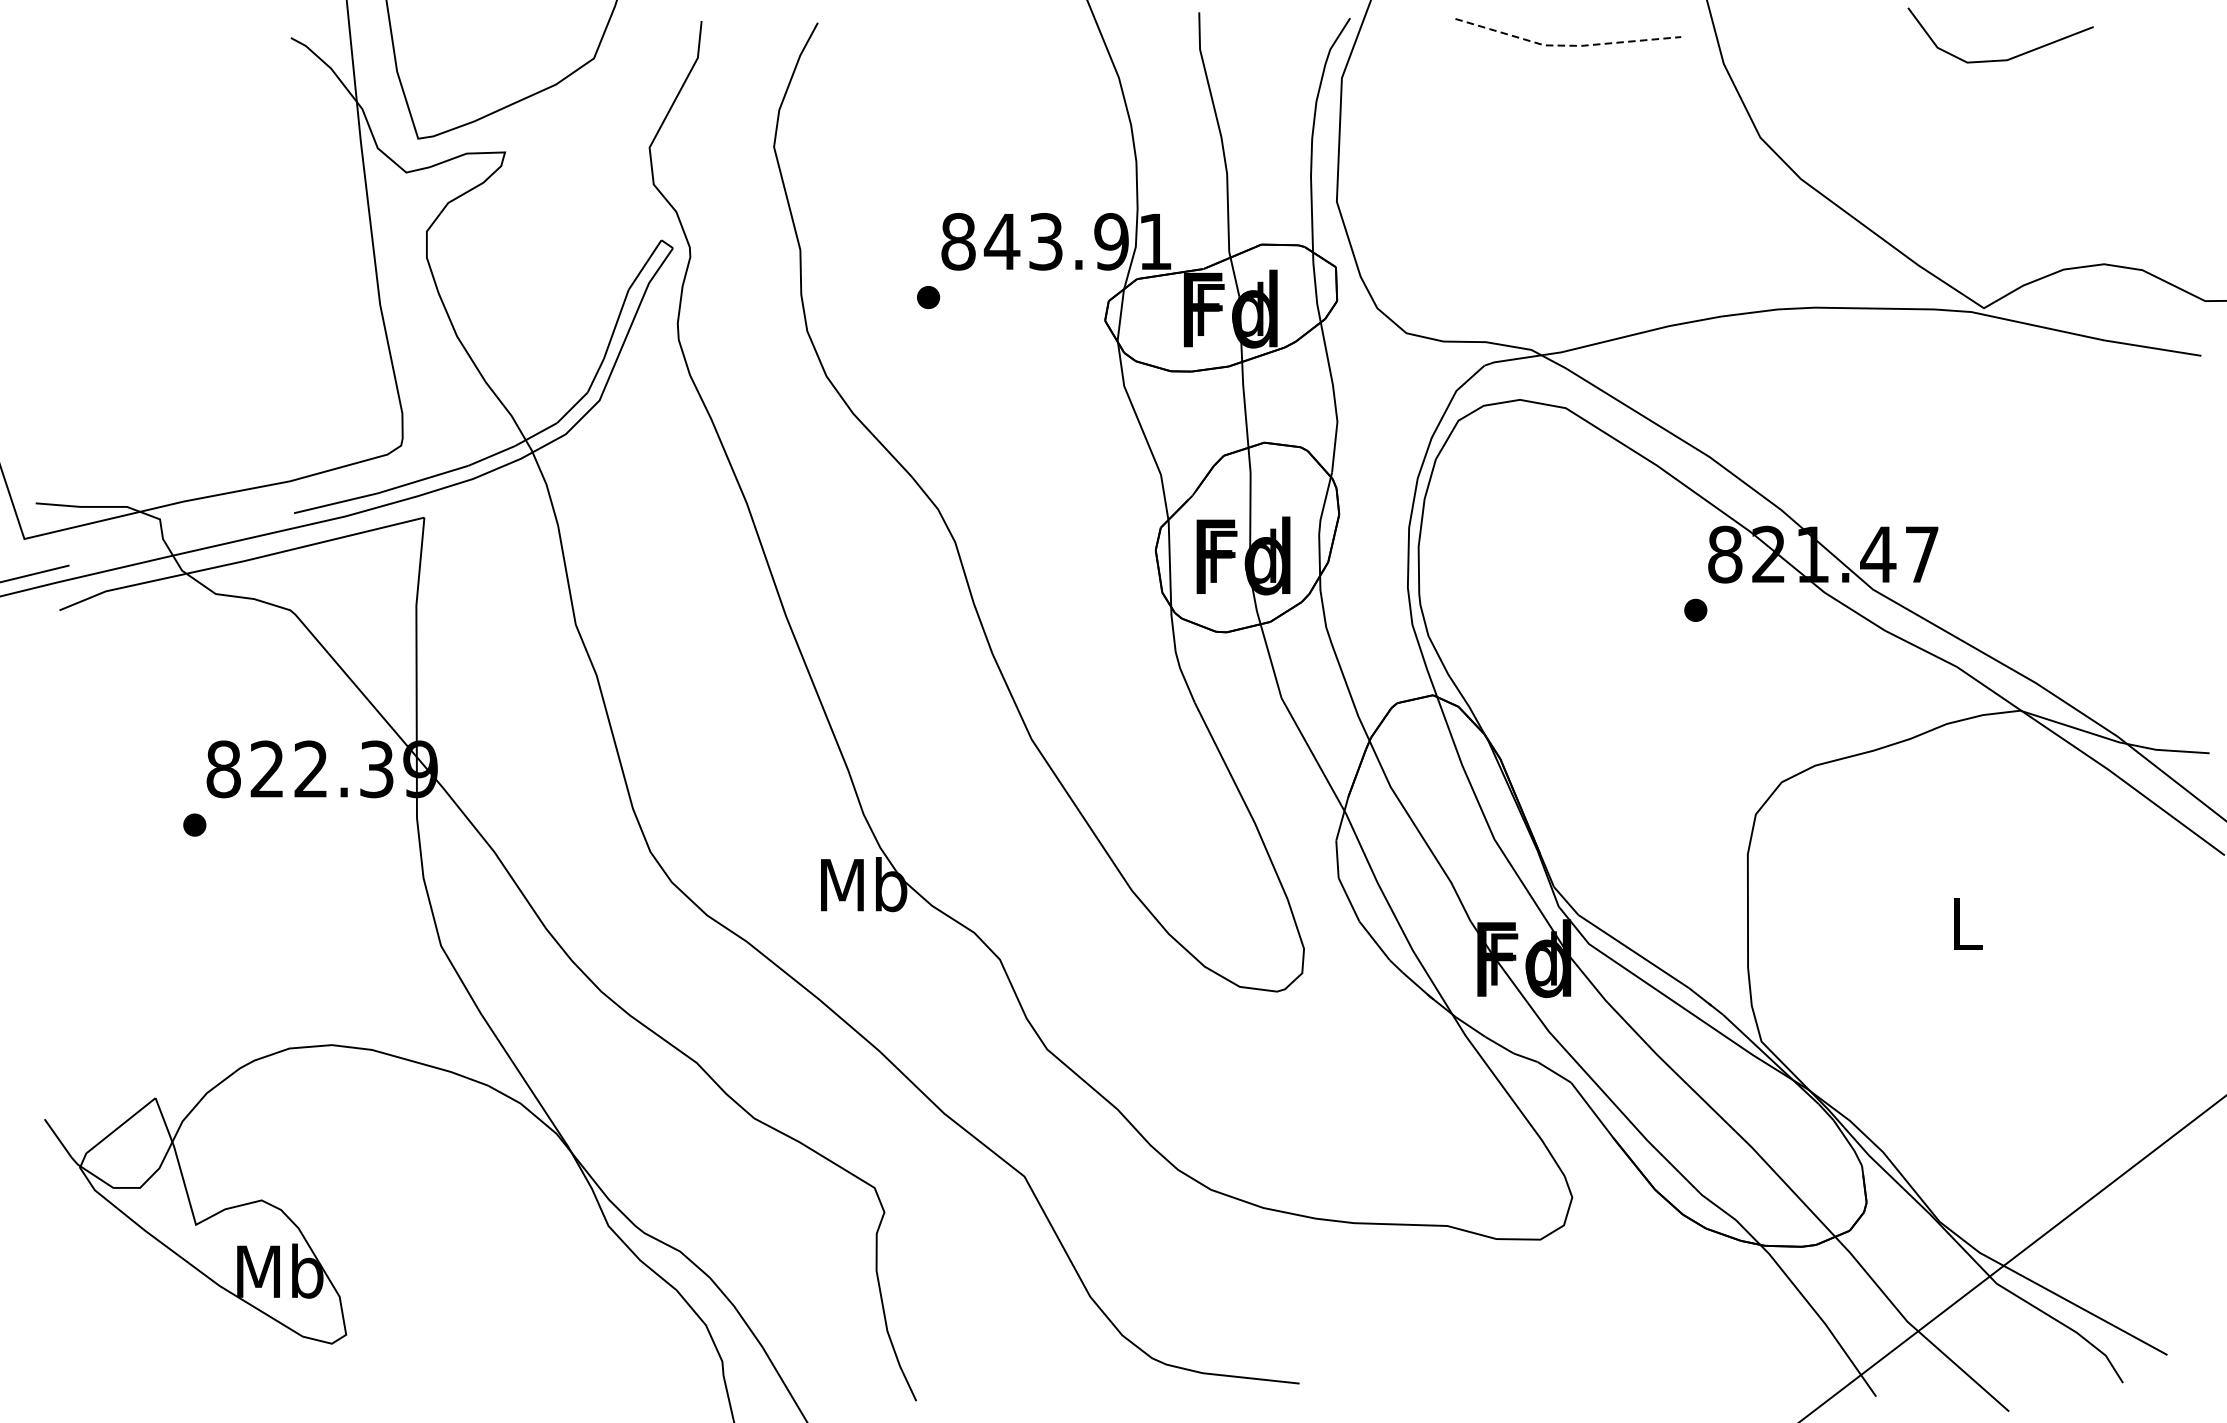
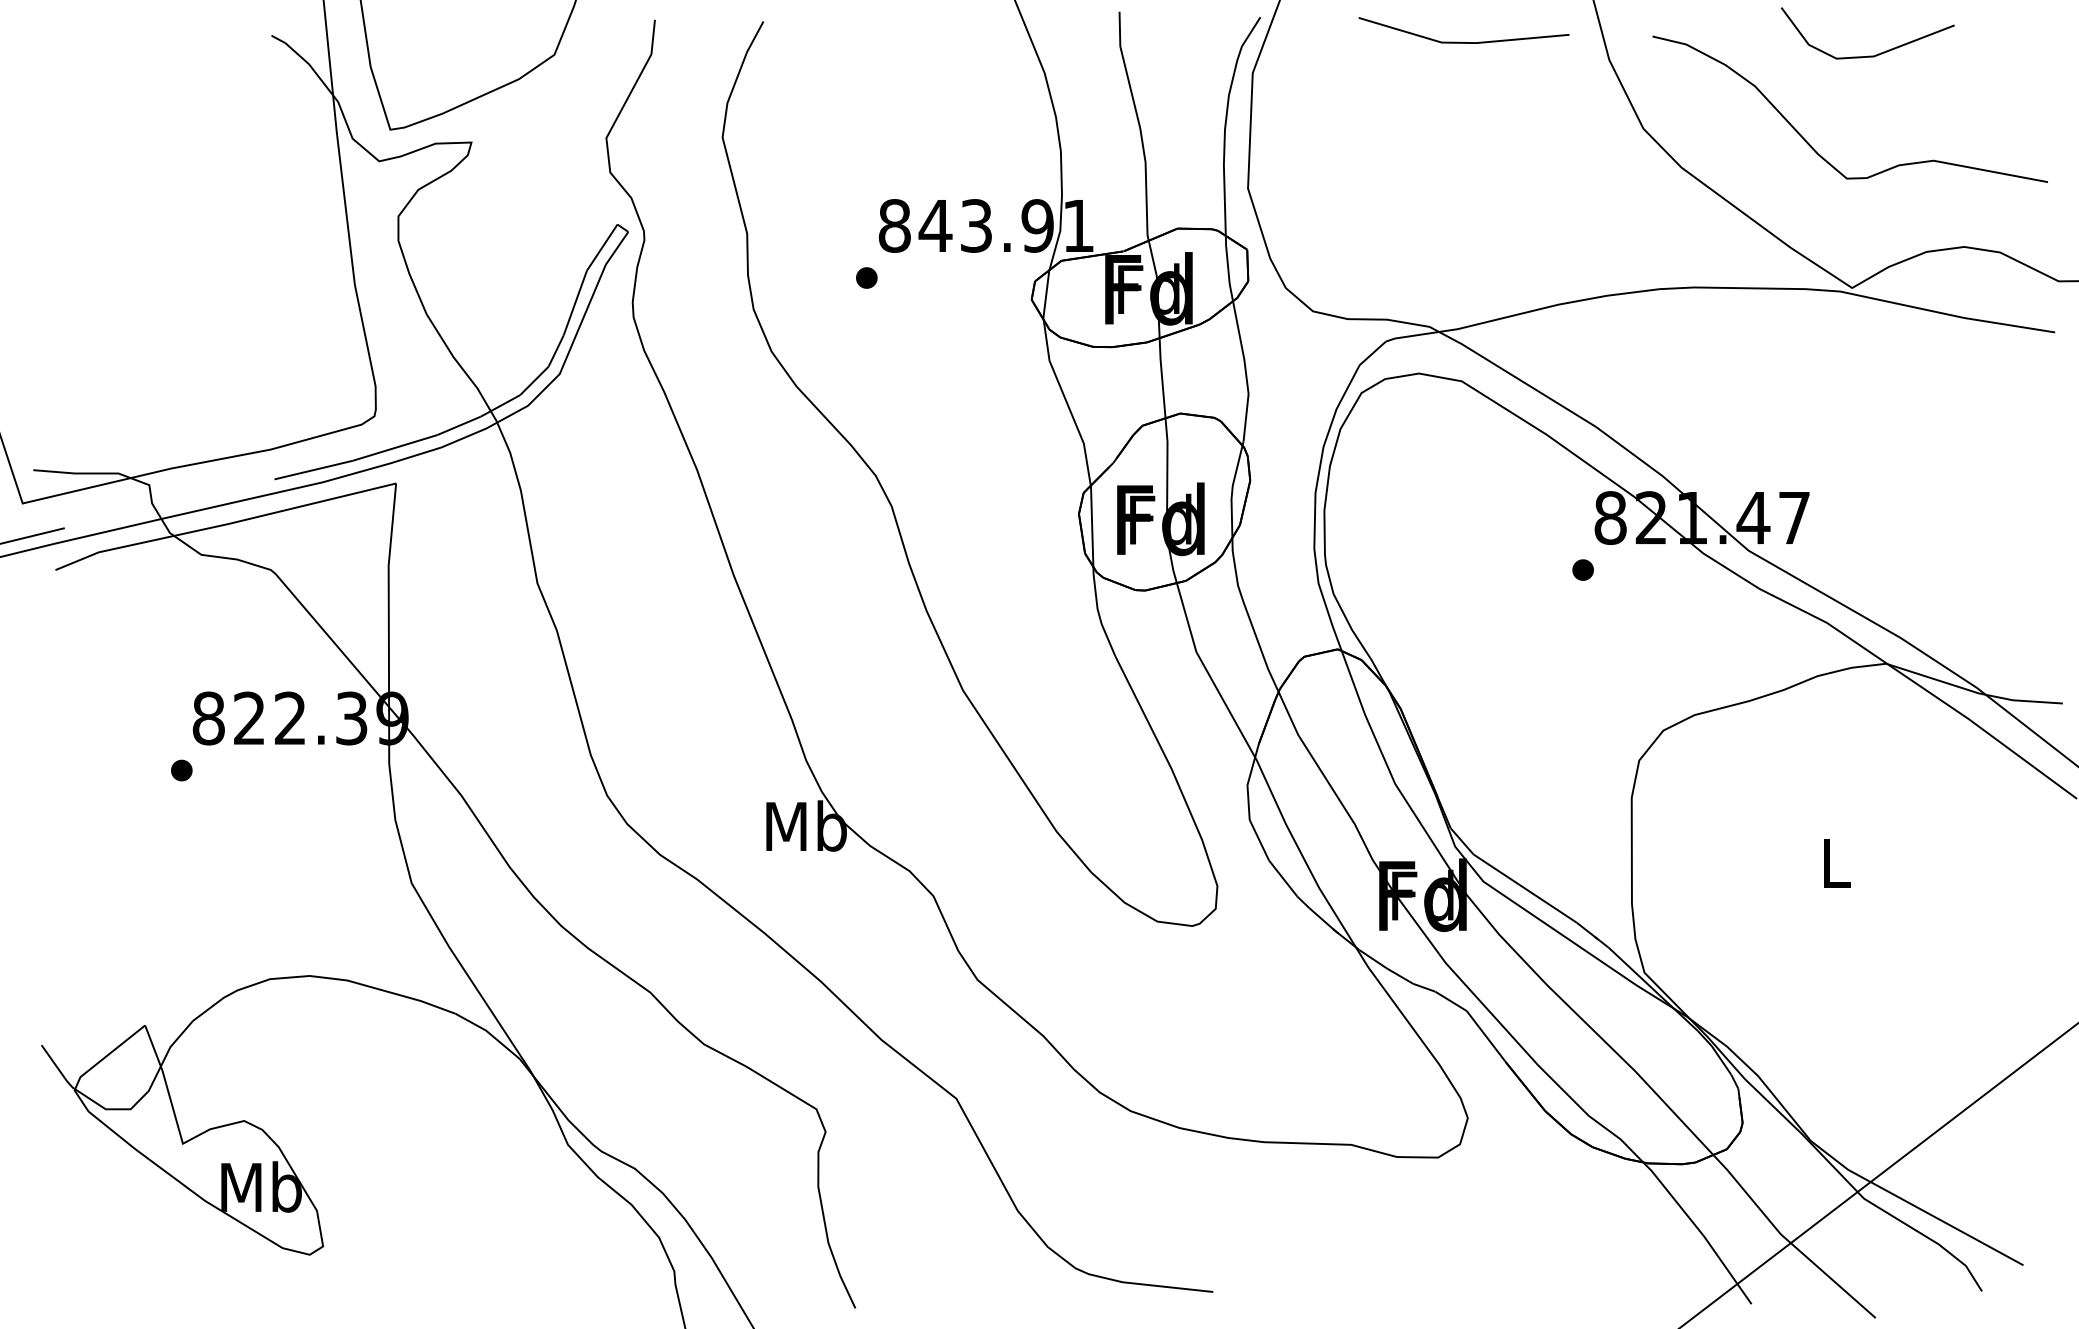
line: (1566, 45) -> (1462, 42), dashed -> solid
curve: (1940, 155) -> (1811, 145), added

